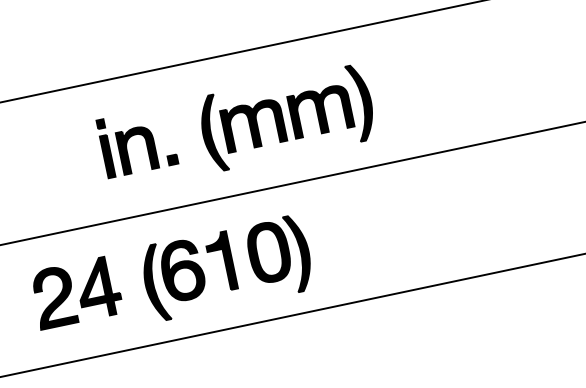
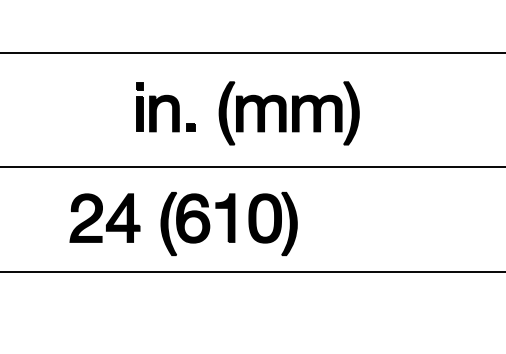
part: (172, 280) -> (183, 224), moved

